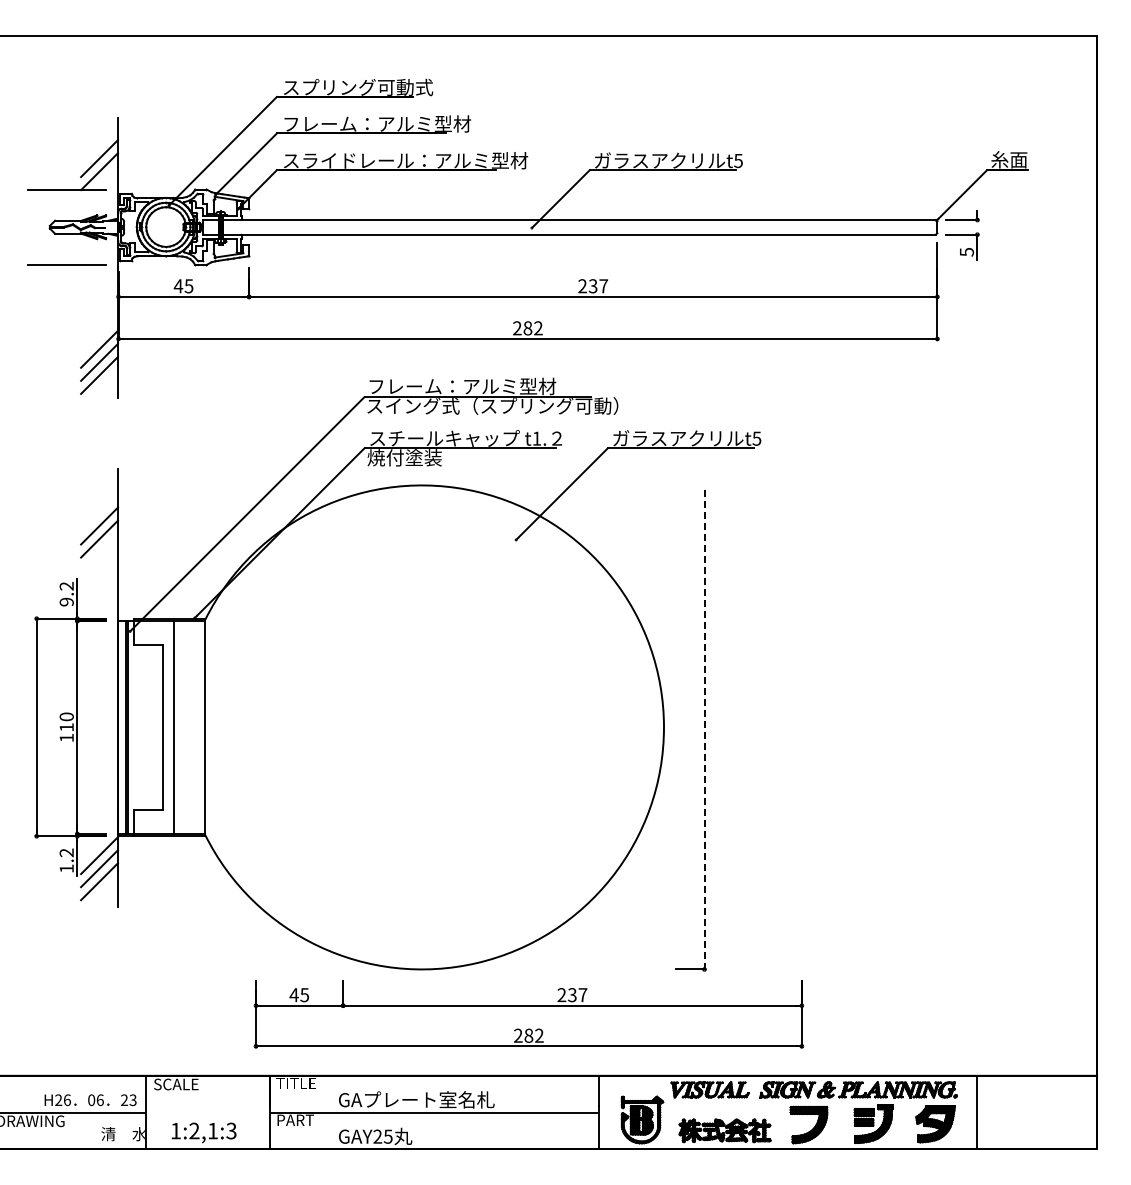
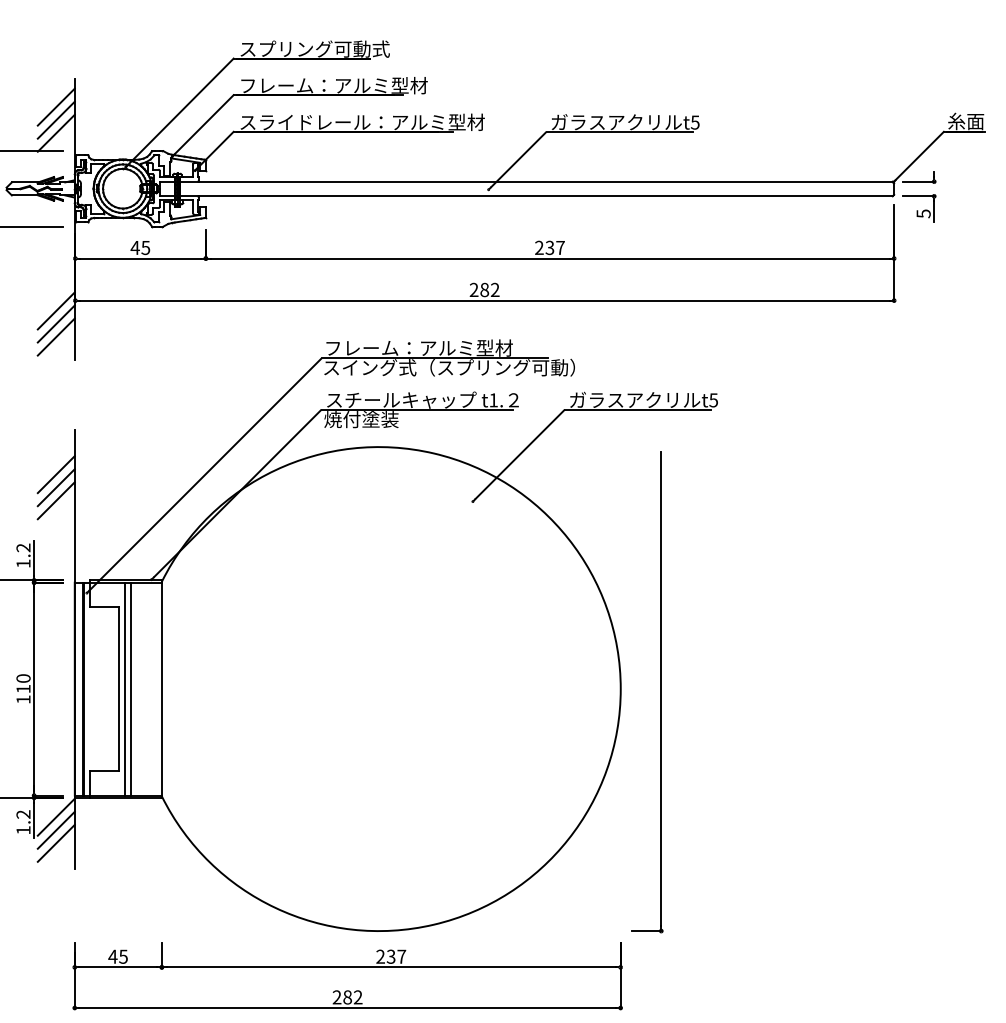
line: (99, 145) -> (56, 107), added
line: (99, 512) -> (56, 474), added
text: (66, 601) -> (23, 563), 9.2 -> 1.2
line: (168, 727) -> (125, 689), added
line: (704, 727) -> (661, 689), dashed -> solid
part: (528, 1014) -> (347, 976), moved

